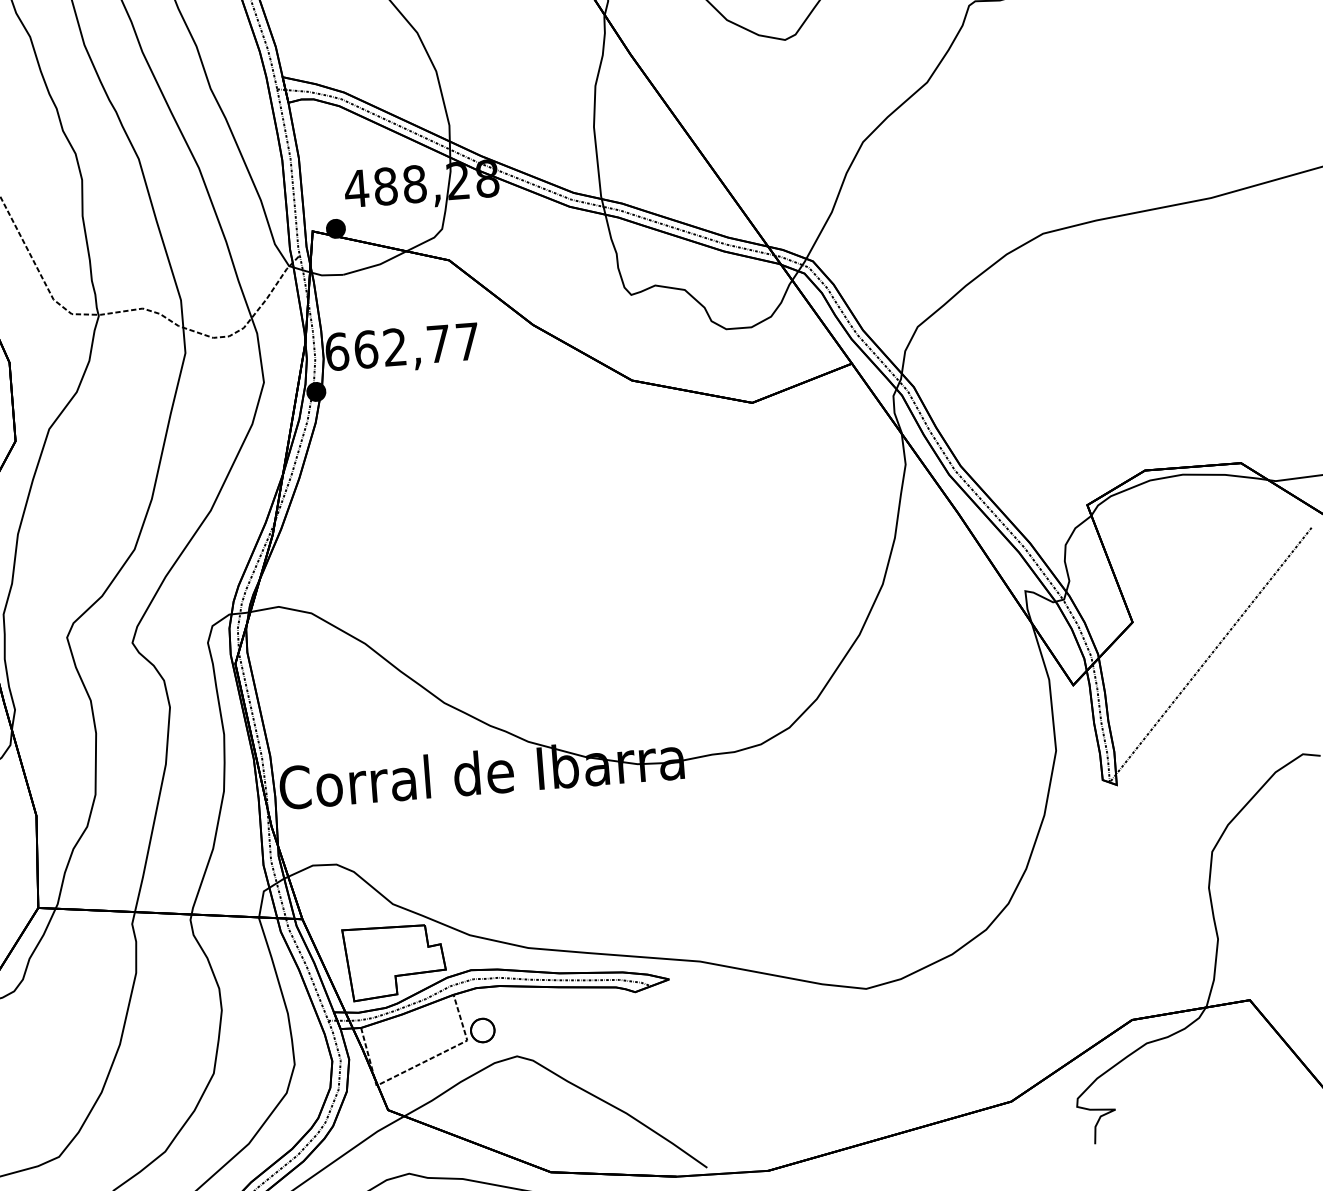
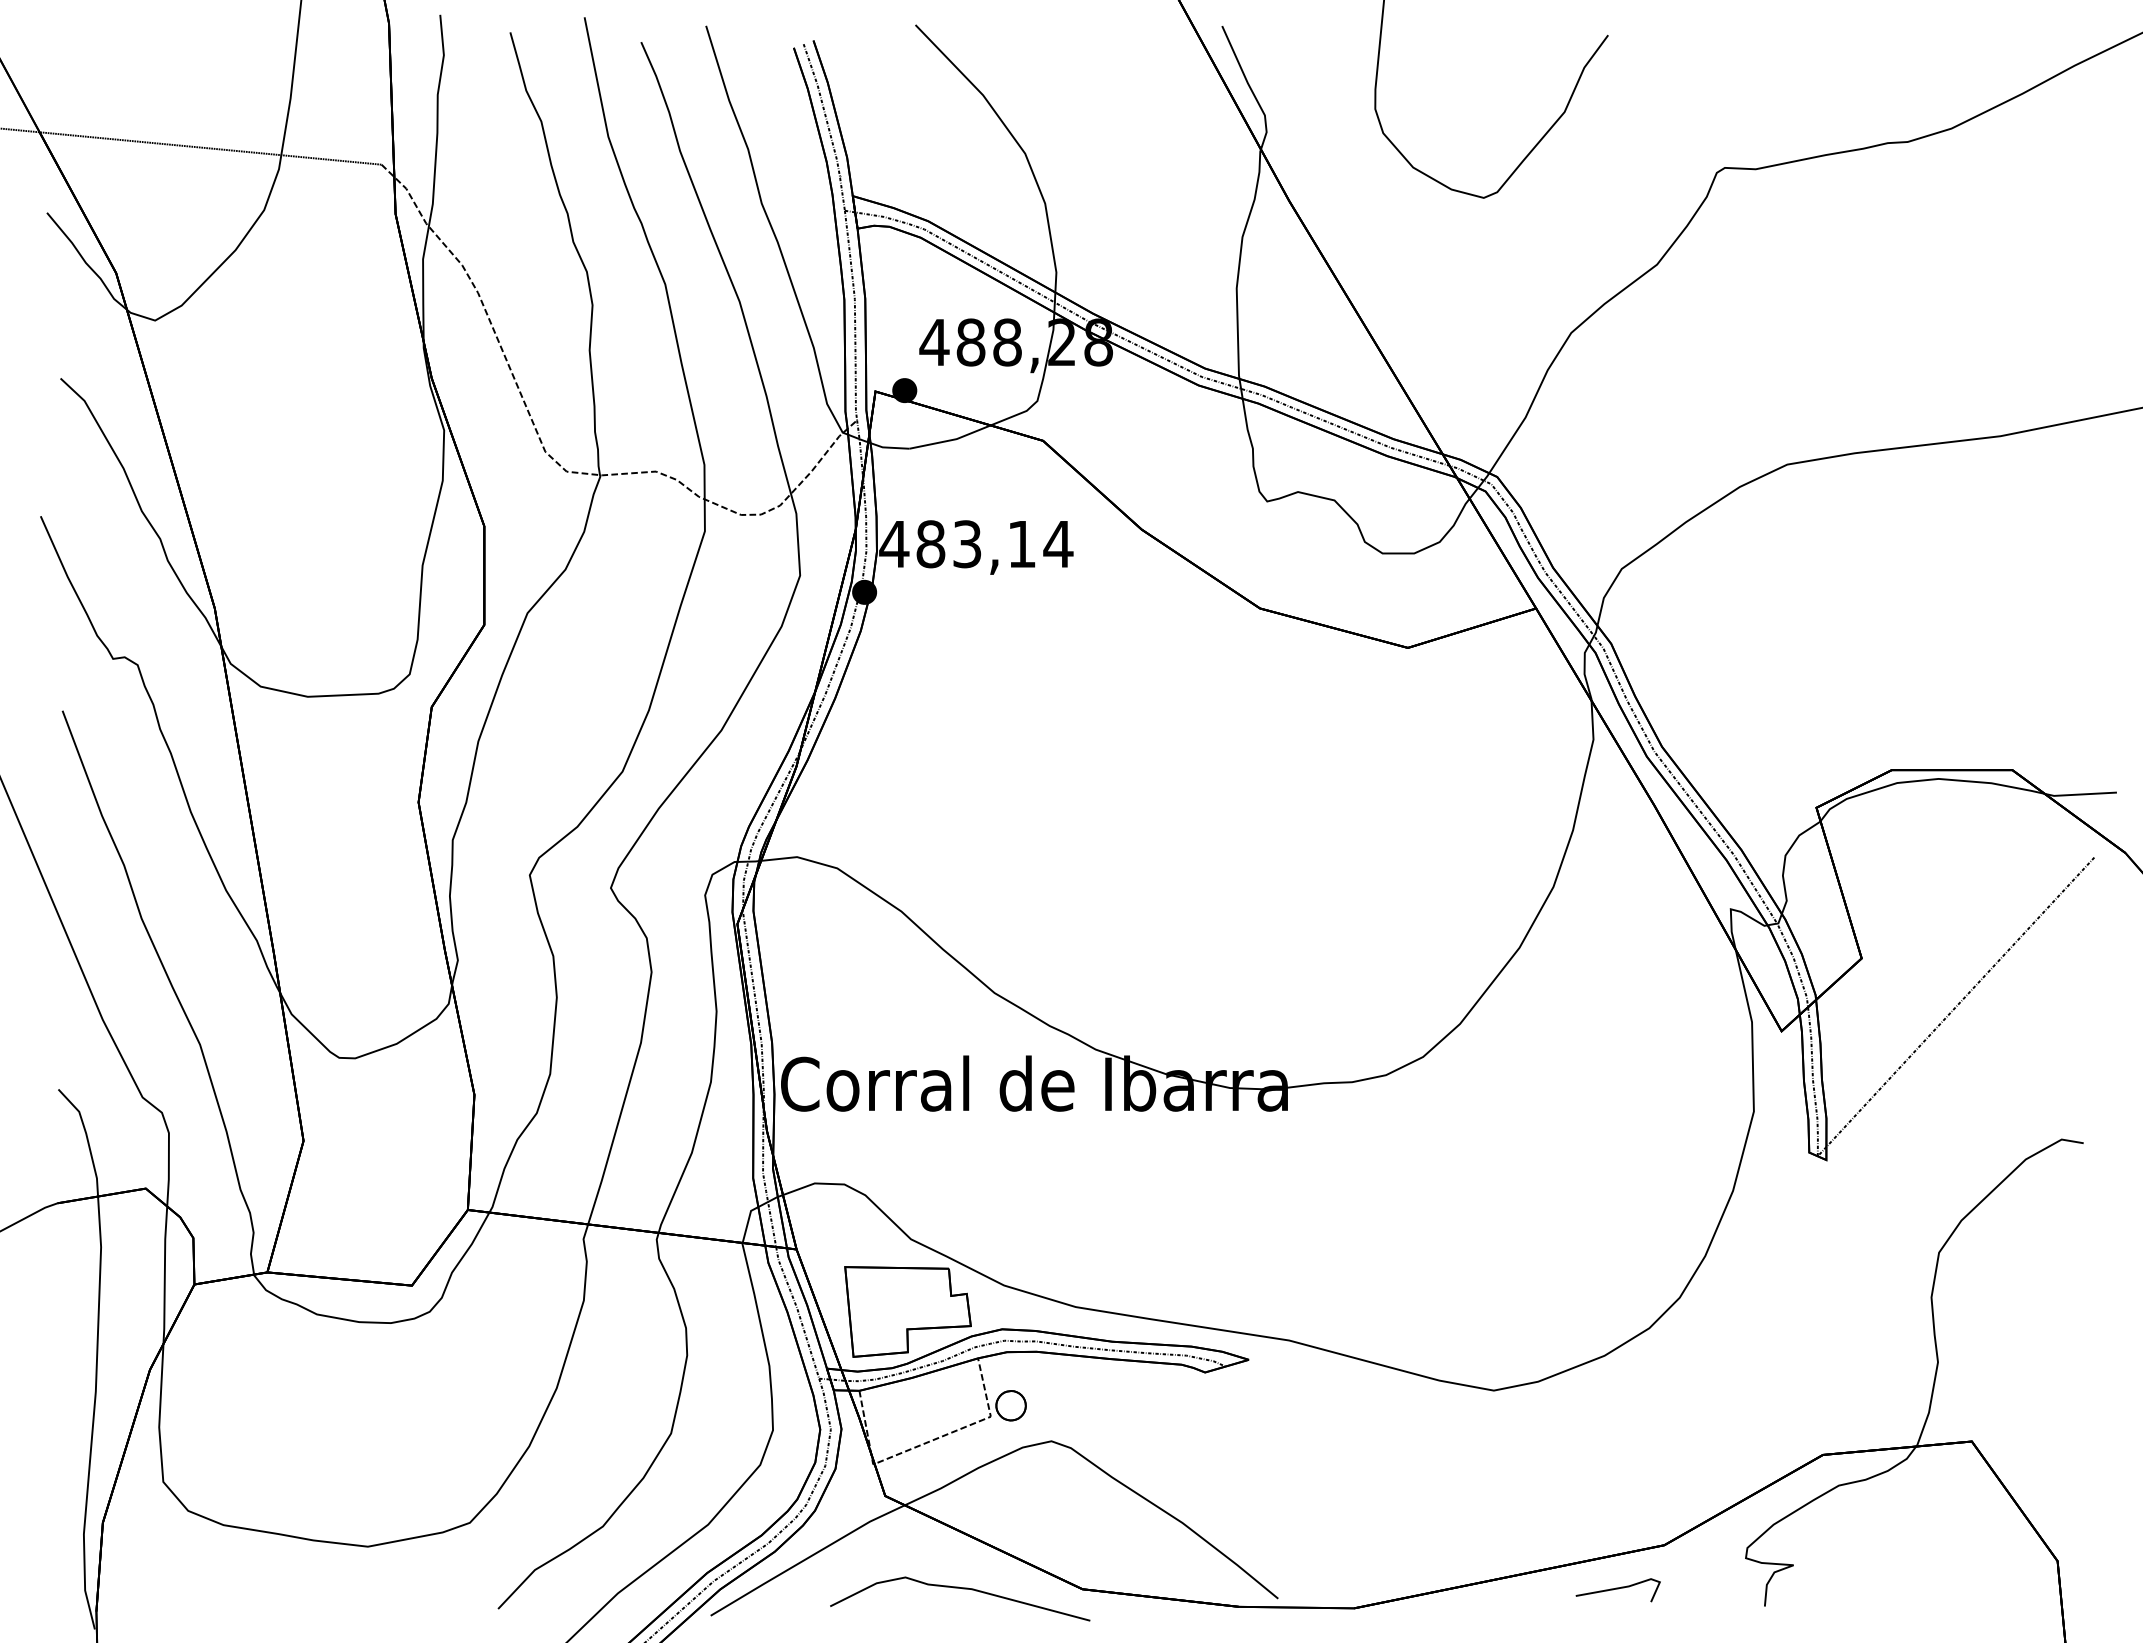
text: (402, 346) -> (976, 544), 662,77 -> 483,14
line: (976, 1139) -> (1617, 1589), added

